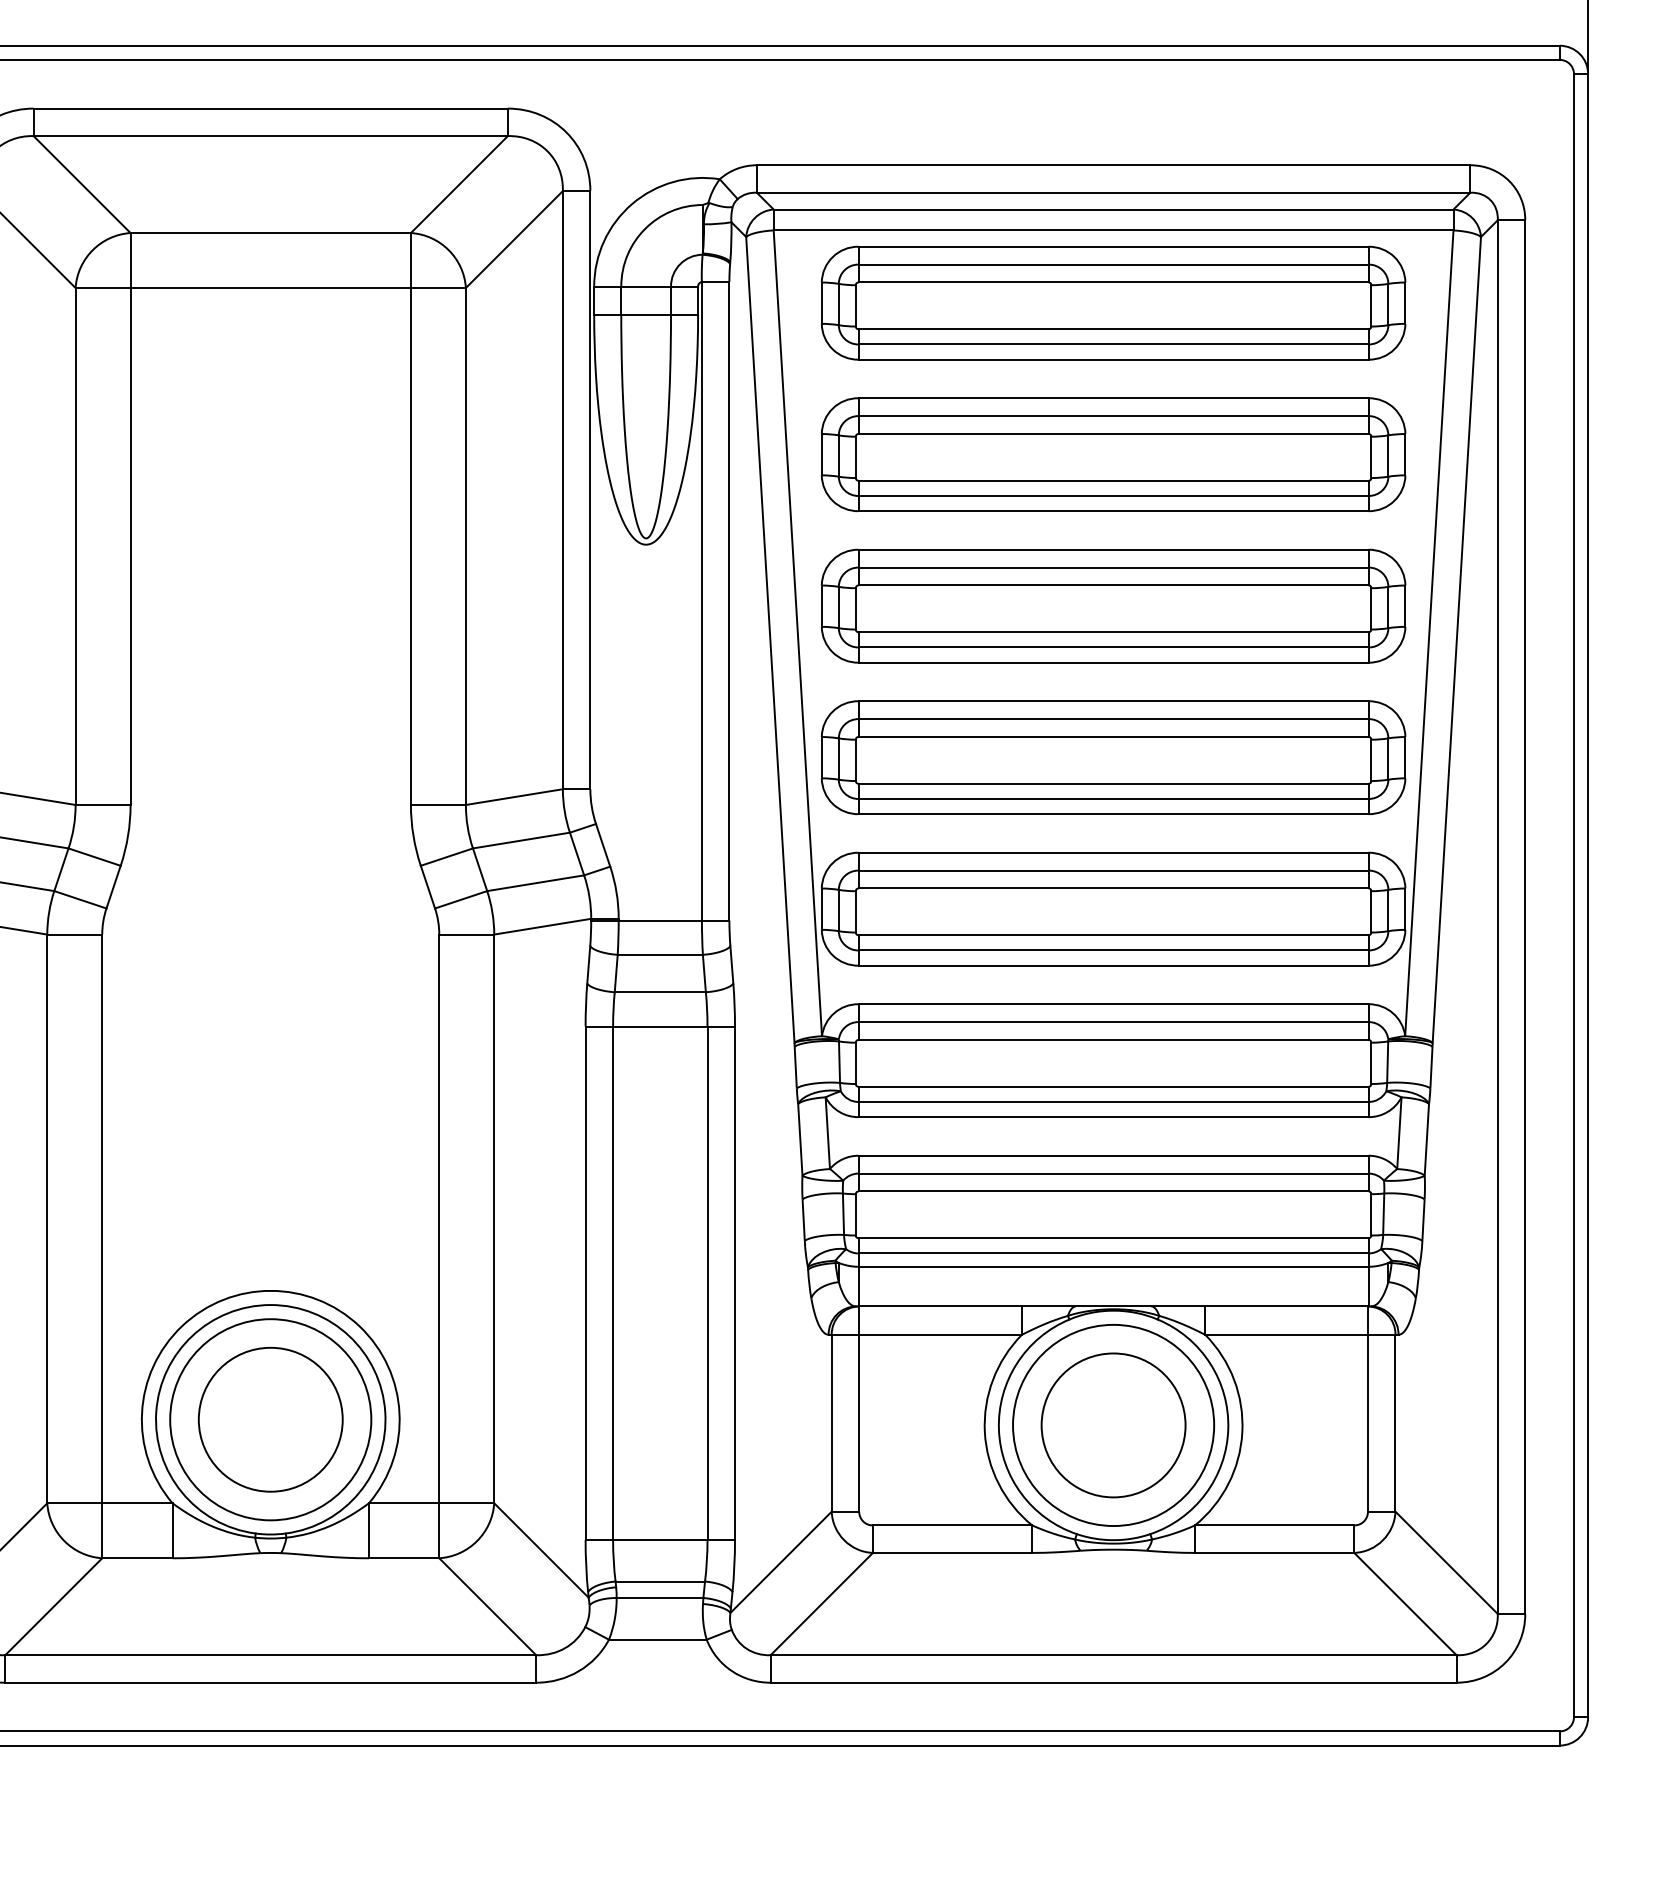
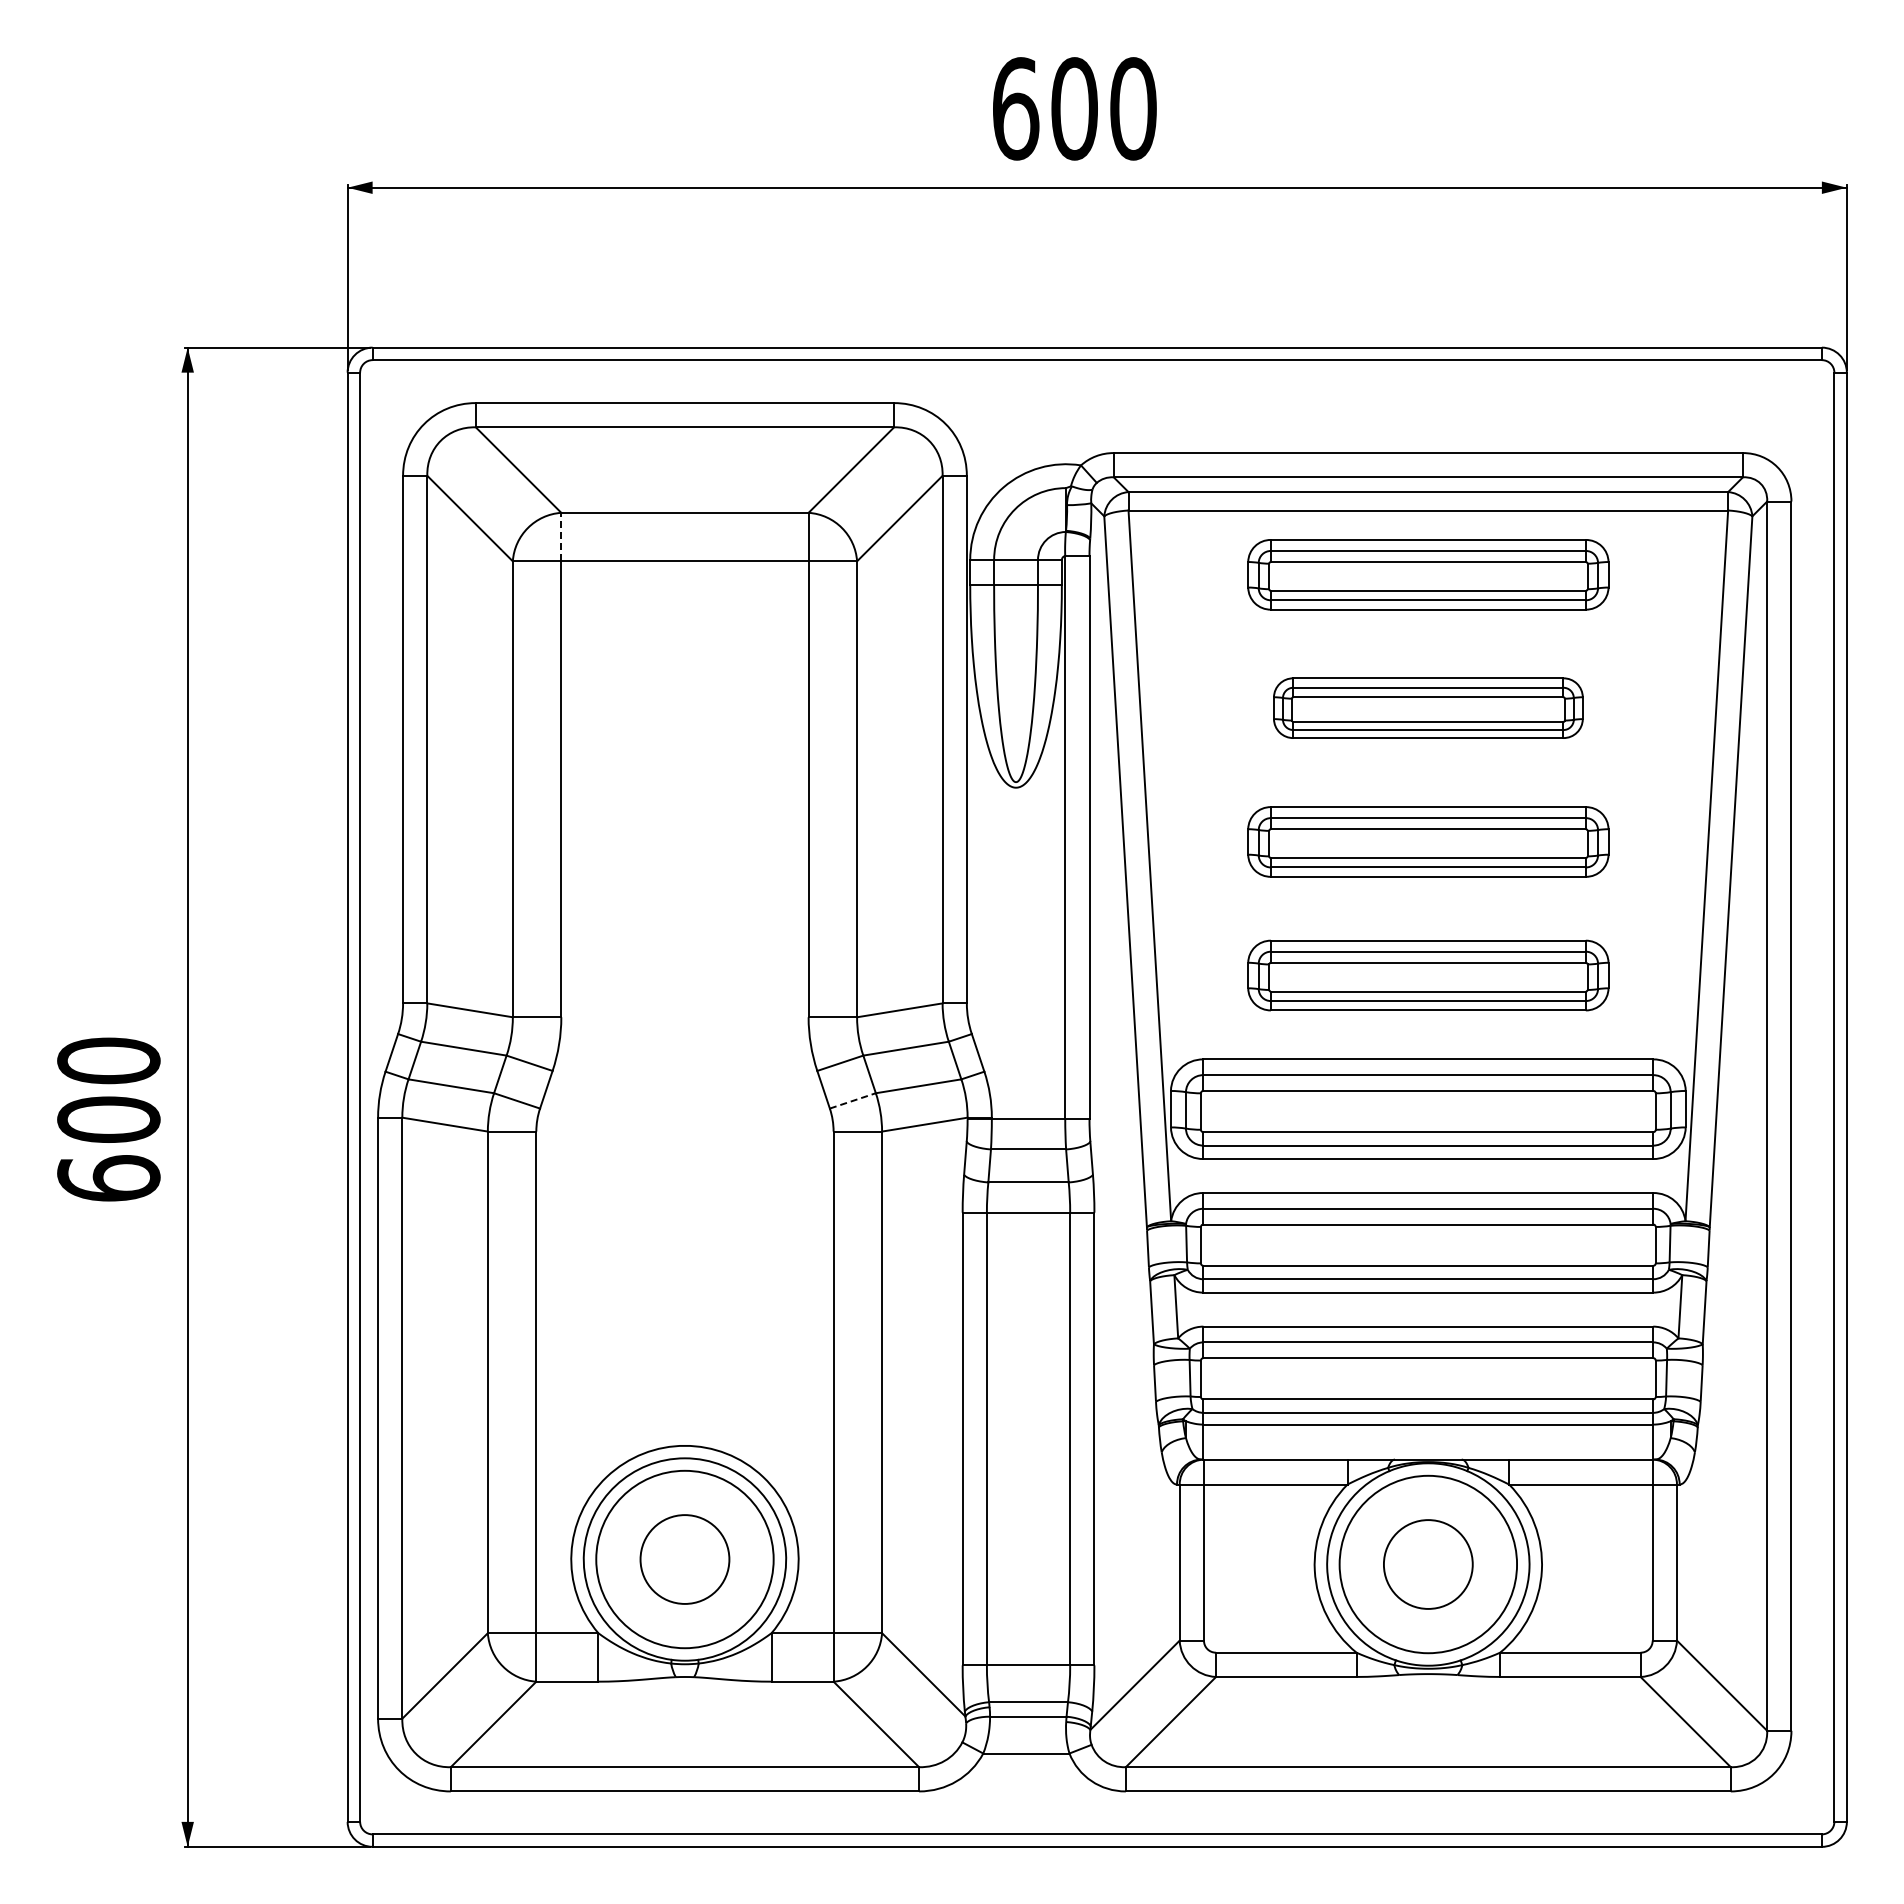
line: (130, 259) -> (561, 536), solid -> dashed
part: (1113, 302) -> (1428, 574), size x0.7
part: (1113, 453) -> (1428, 707), size x0.6
part: (1113, 605) -> (1428, 841), size x0.7
part: (1113, 757) -> (1428, 975), size x0.7
line: (461, 899) -> (853, 1100), solid -> dashed
circle: (270, 1419) -> (684, 1559), size x0.7
circle: (1112, 1425) -> (1427, 1564), size x0.7

